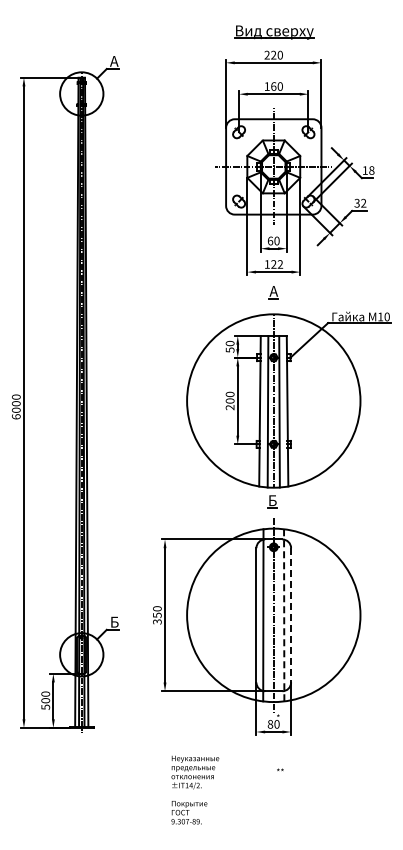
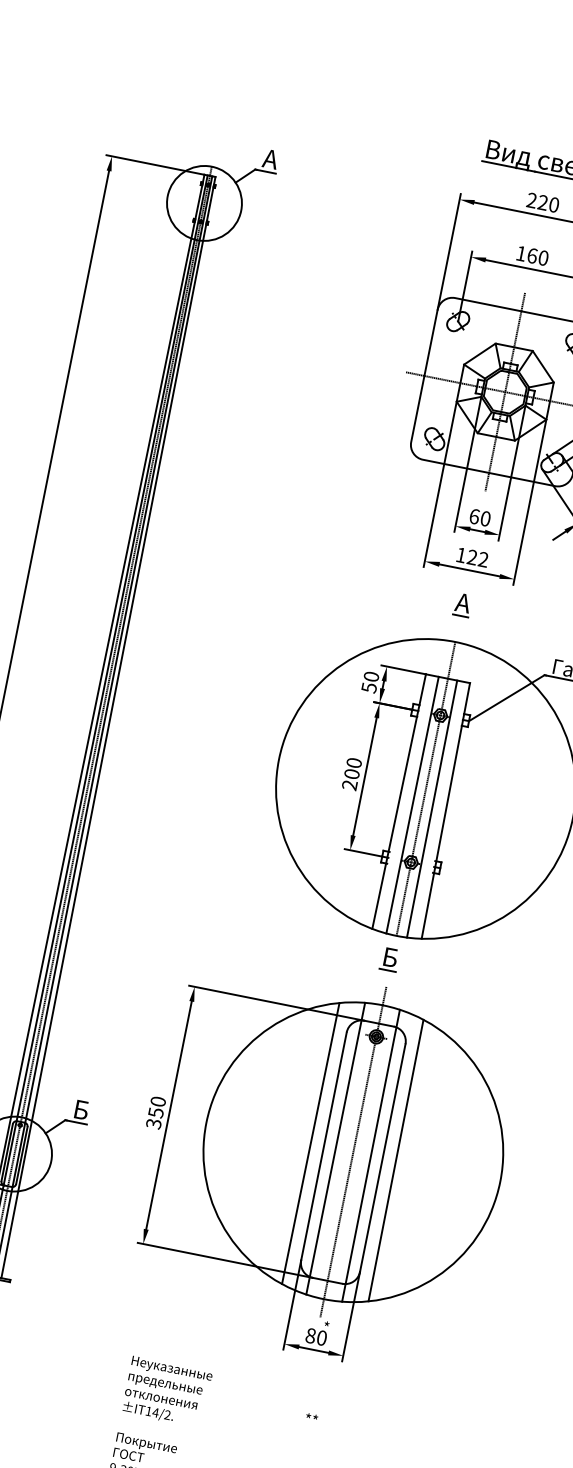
line: (248, 615) -> (310, 1143), added
line: (284, 615) -> (371, 1156), dashed -> solid
line: (291, 615) -> (383, 1158), dashed -> solid
line: (298, 615) -> (395, 1160), added

